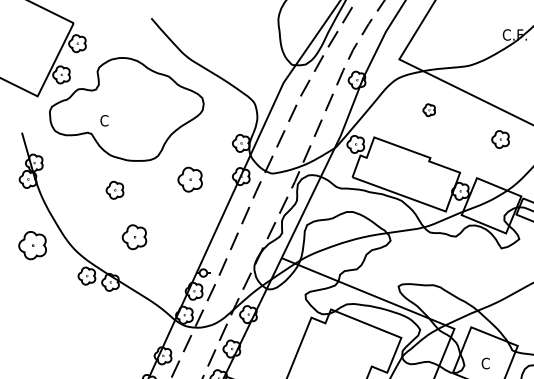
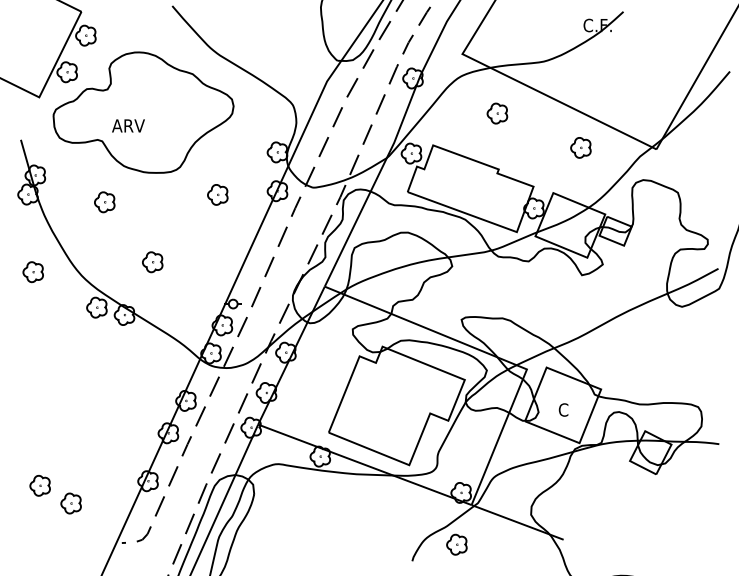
part: (429, 110) -> (497, 113), size x1.43
text: (113, 120) -> (128, 125), C -> ARV
part: (189, 179) -> (217, 194), size x0.71
part: (114, 190) -> (104, 202), moved
part: (134, 237) -> (152, 262), size x0.71
part: (31, 246) -> (32, 272), size x0.62

